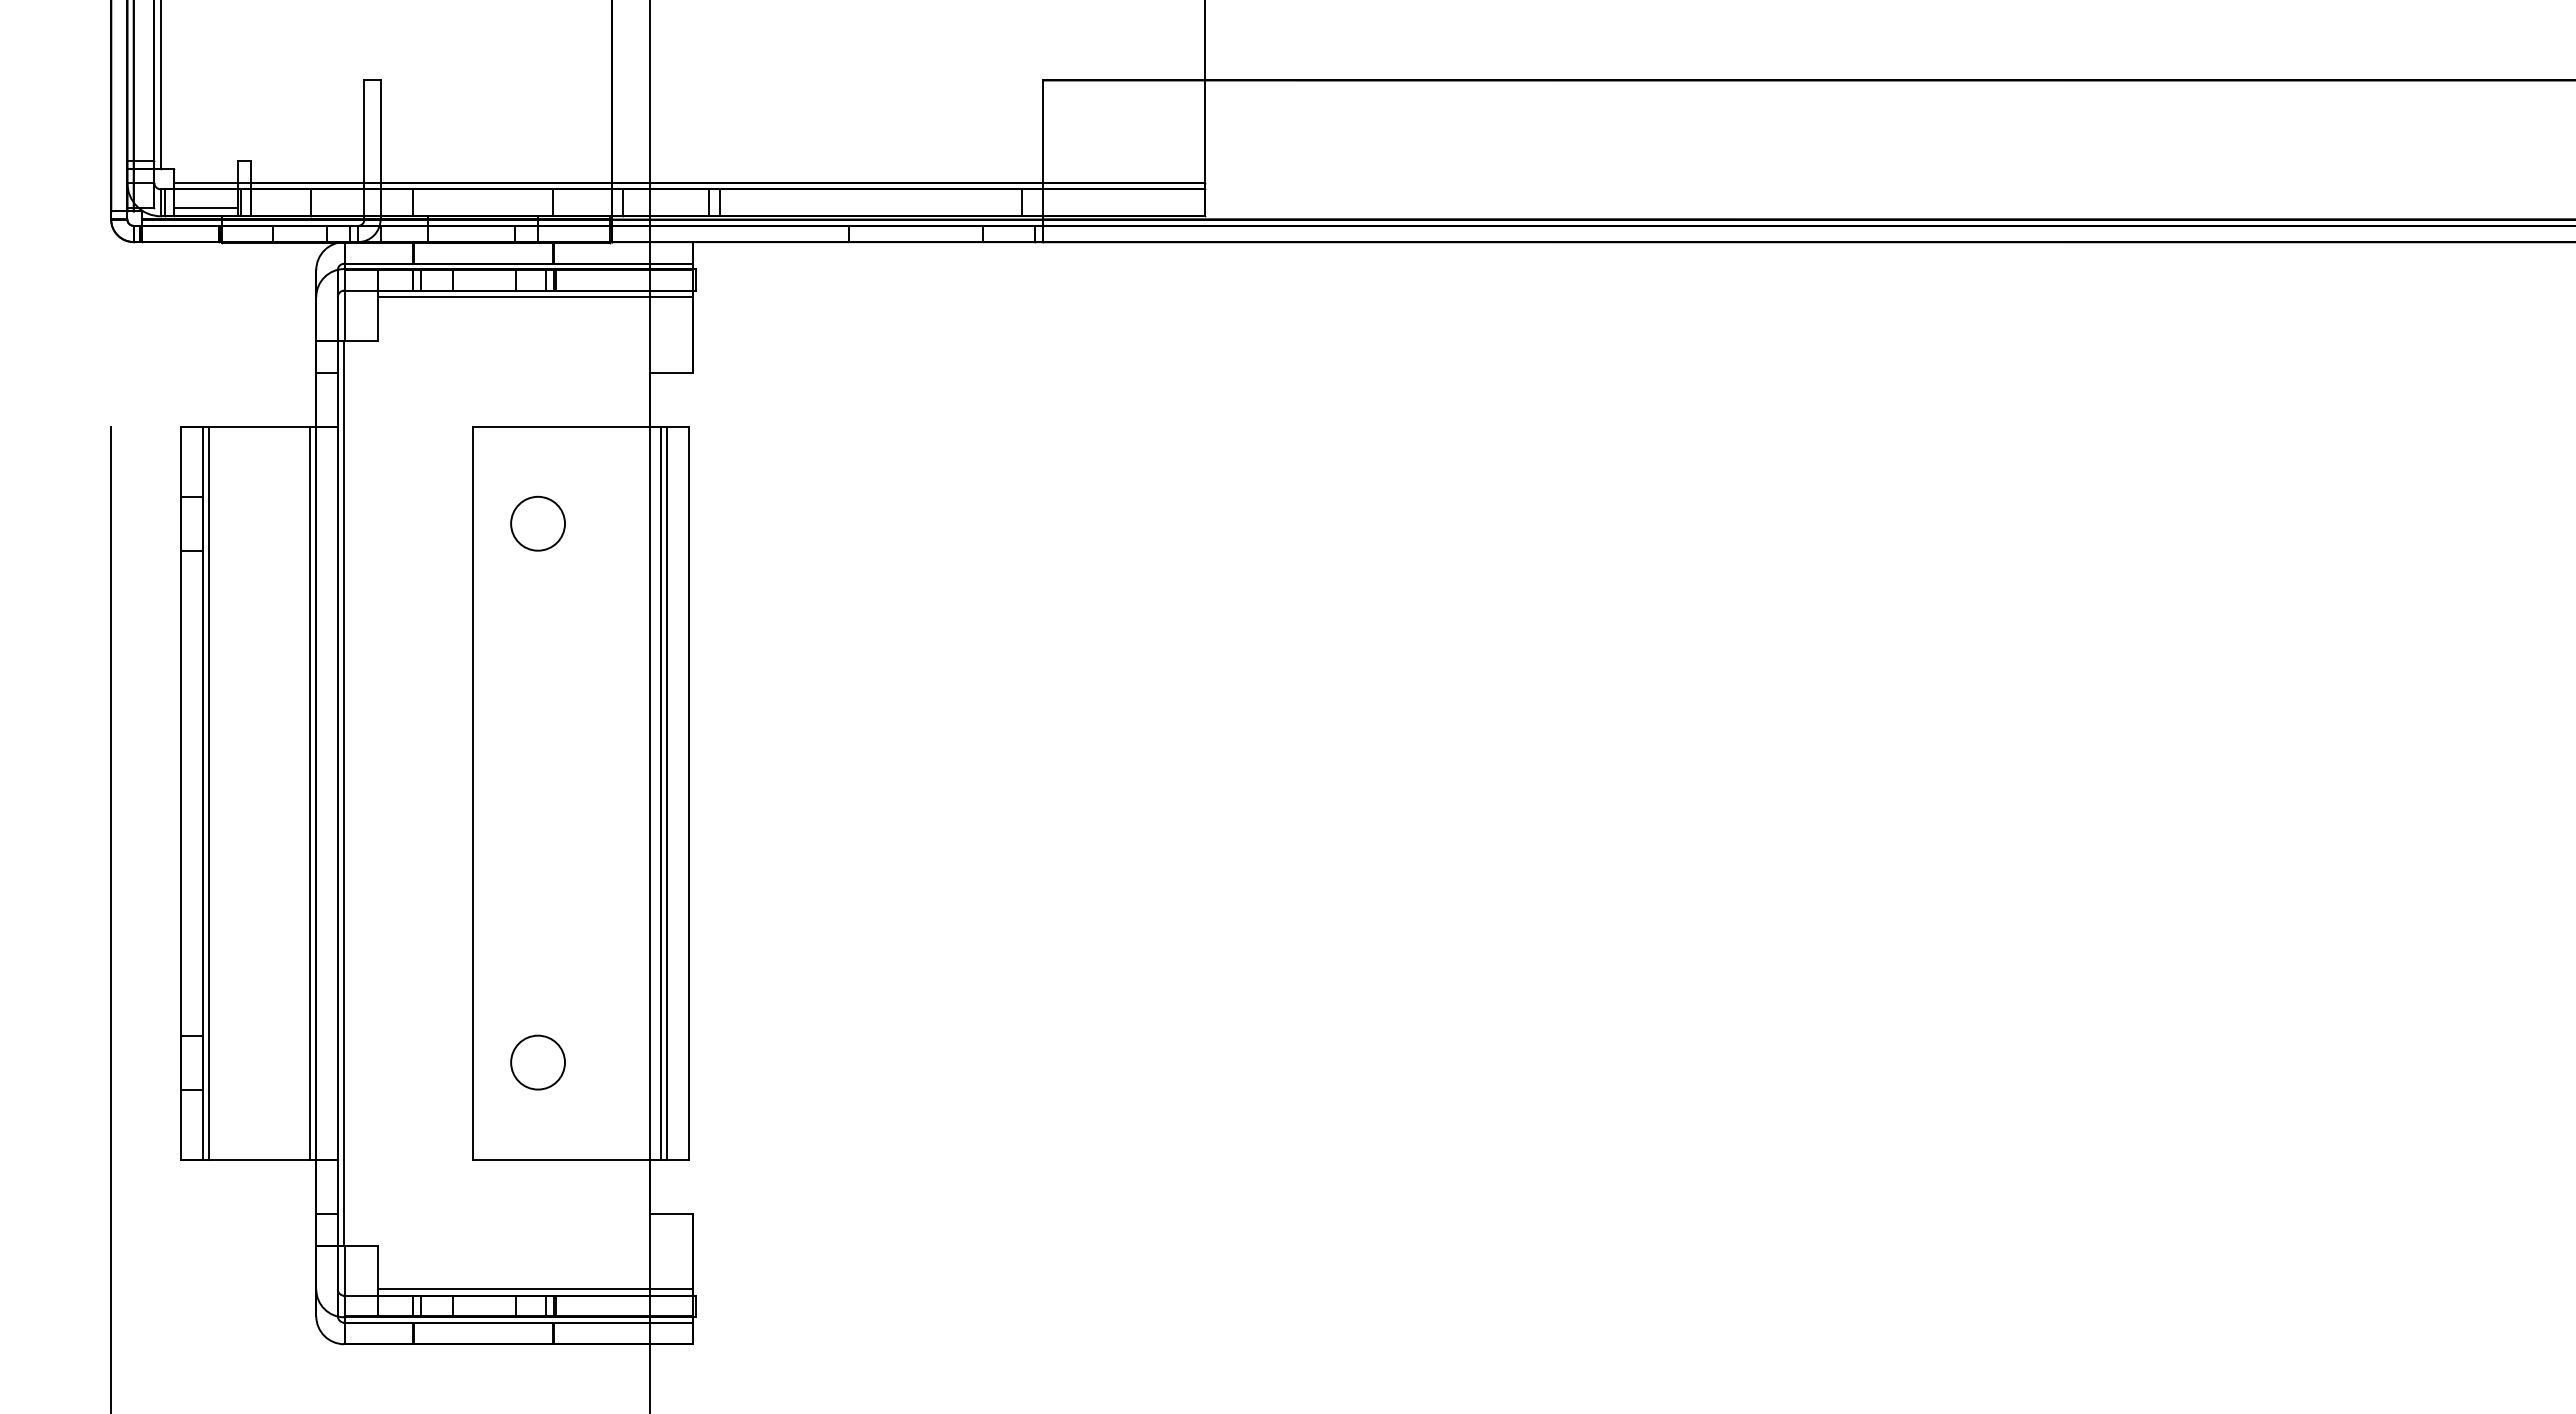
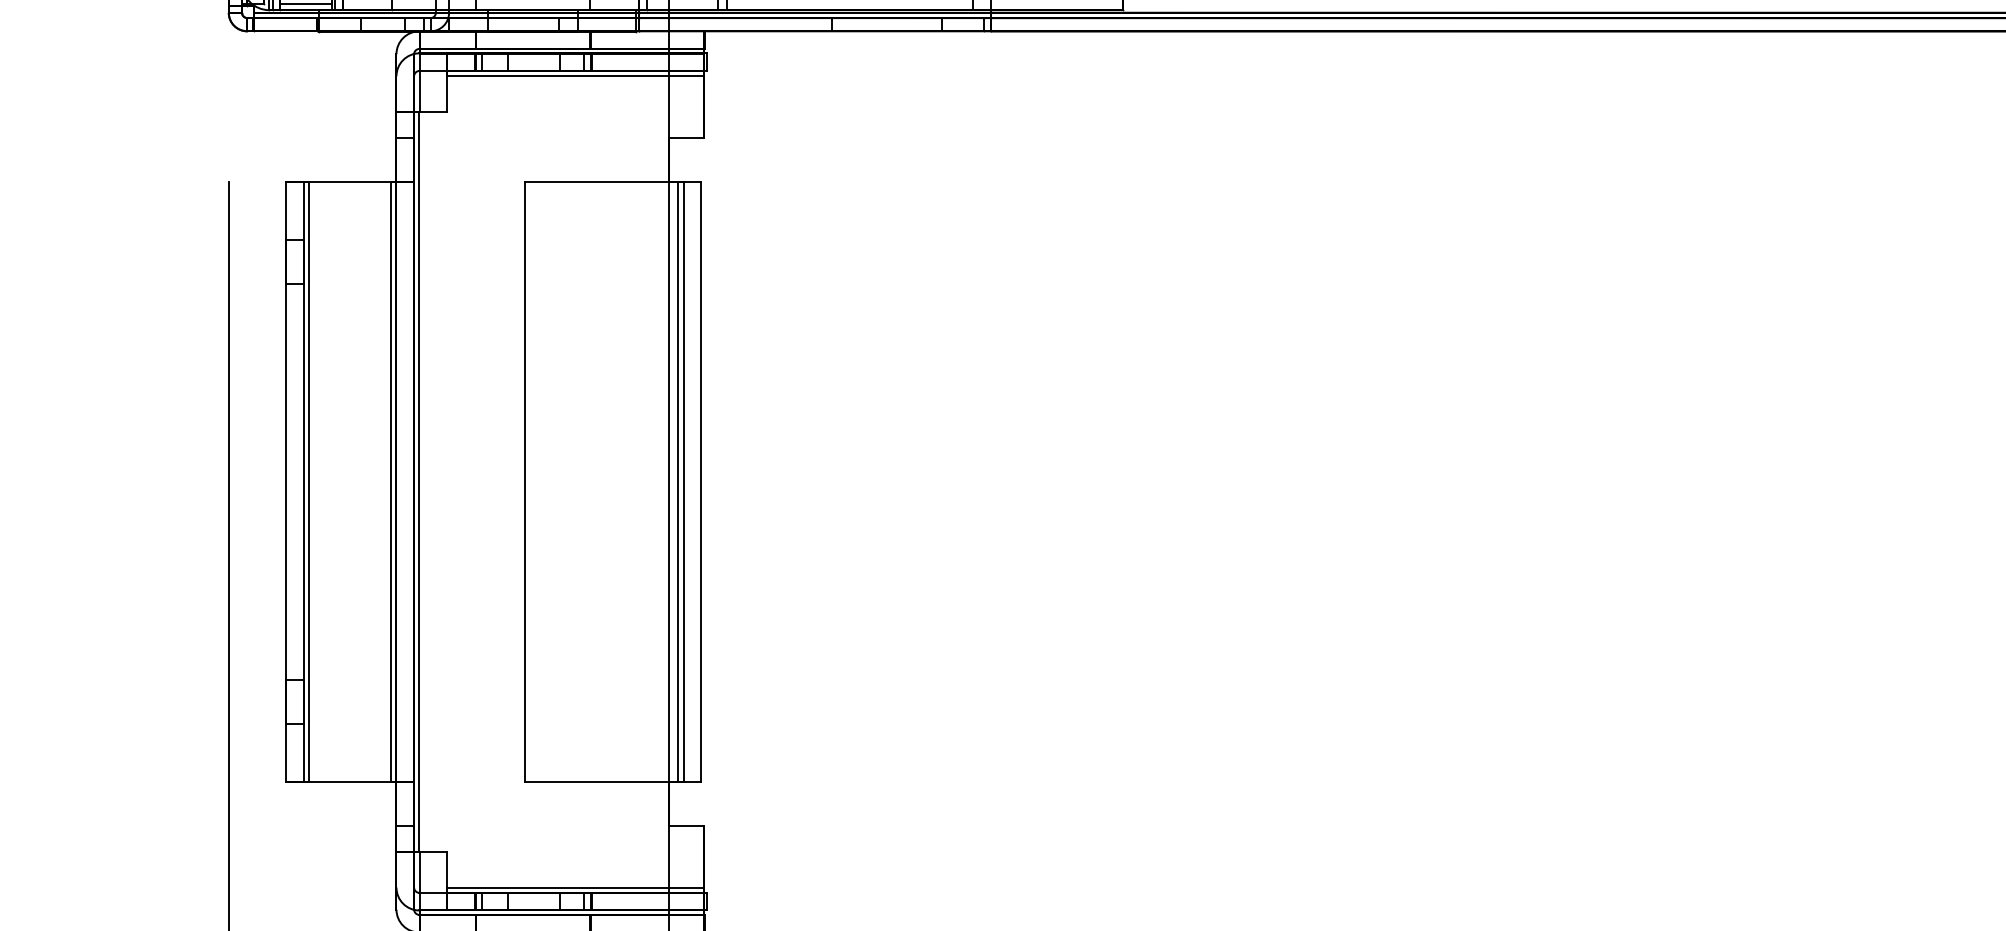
circle: (537, 523) -> (577, 261), removed
circle: (537, 1062) -> (577, 702), removed

